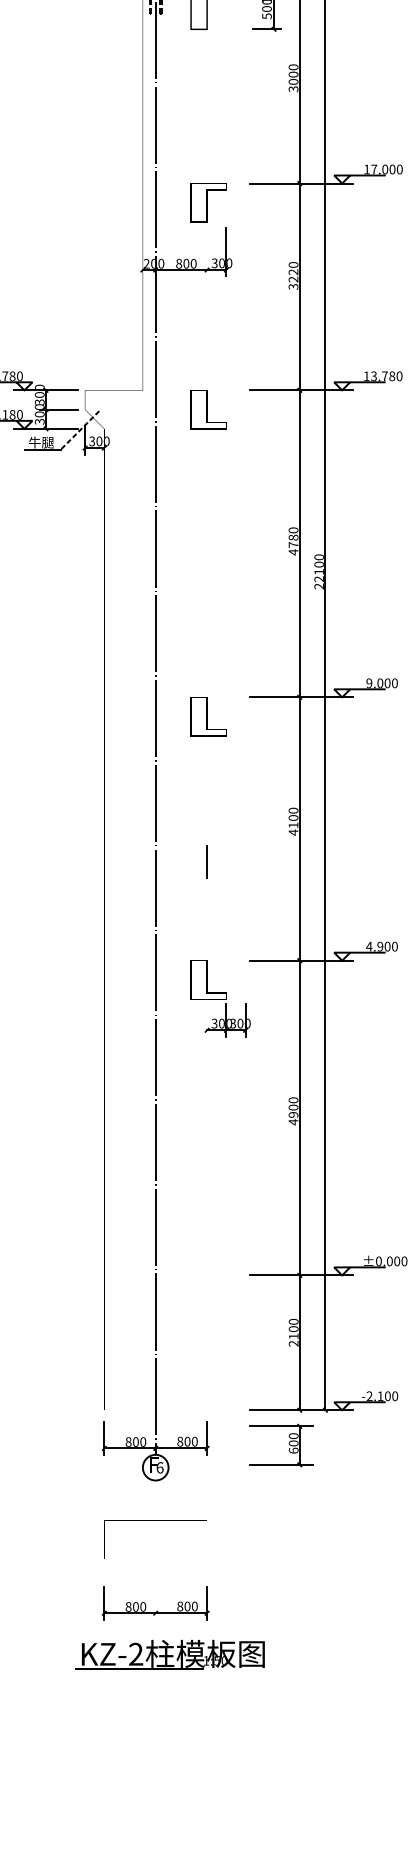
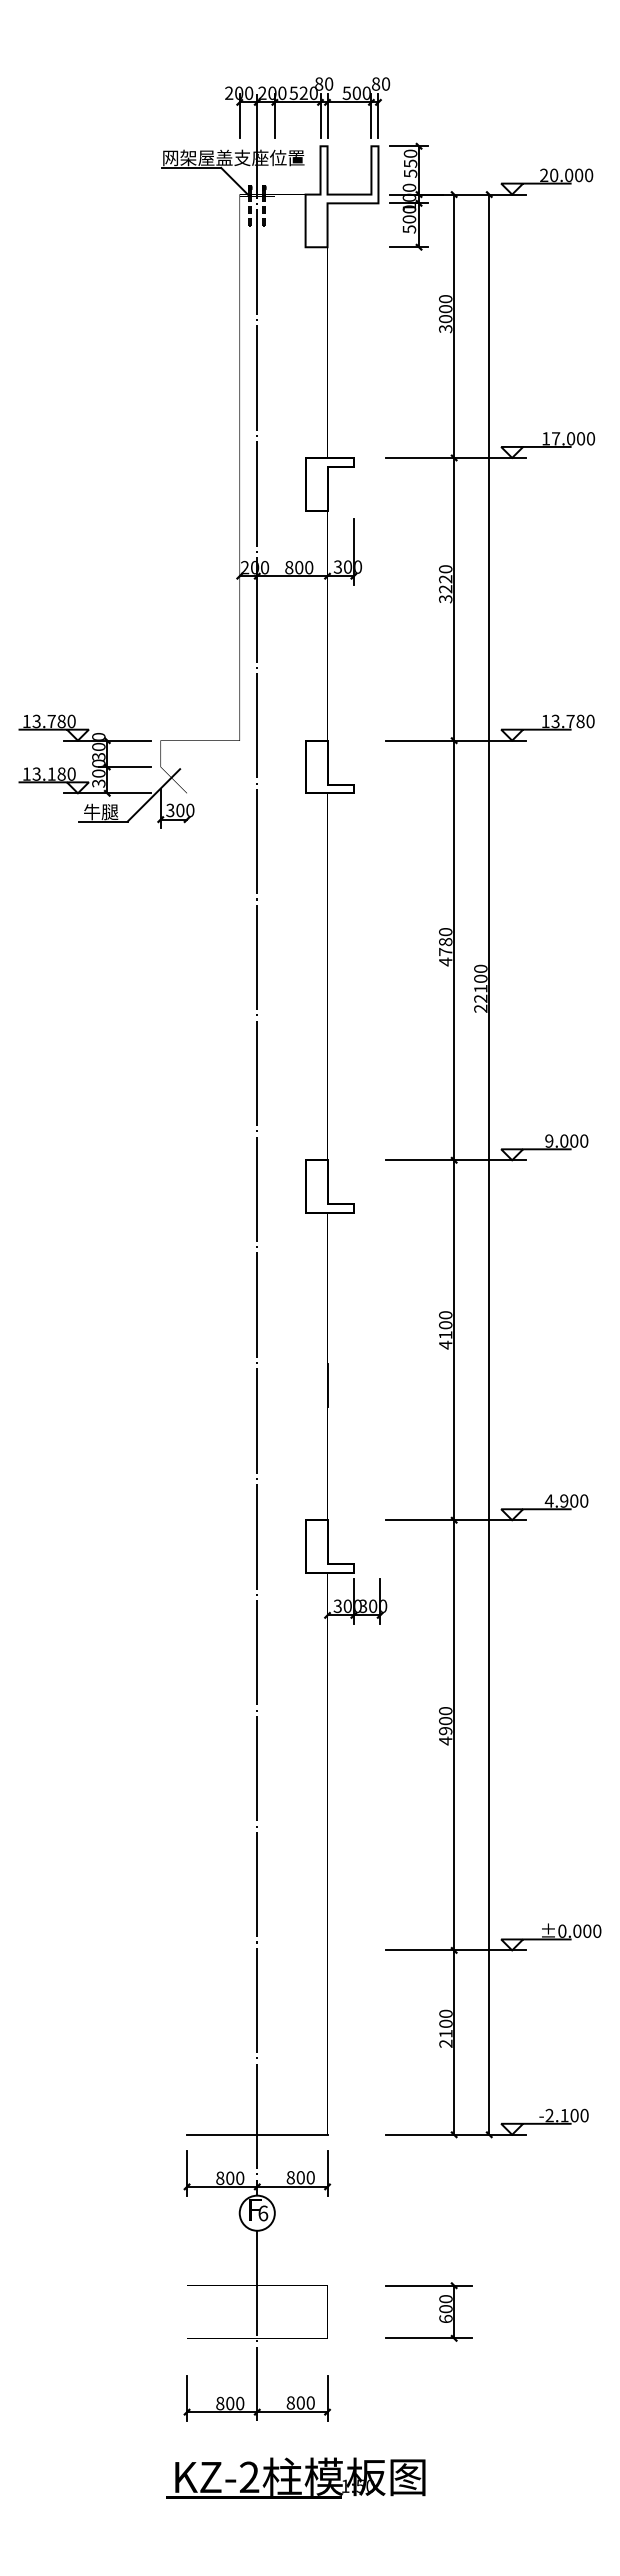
line: (79, 430) -> (153, 795), dashed -> solid
line: (155, 1410) -> (257, 2134), added
part: (289, 1444) -> (439, 2310), moved
line: (155, 1549) -> (257, 2325), added
text: (169, 1654) -> (295, 2477), moved

